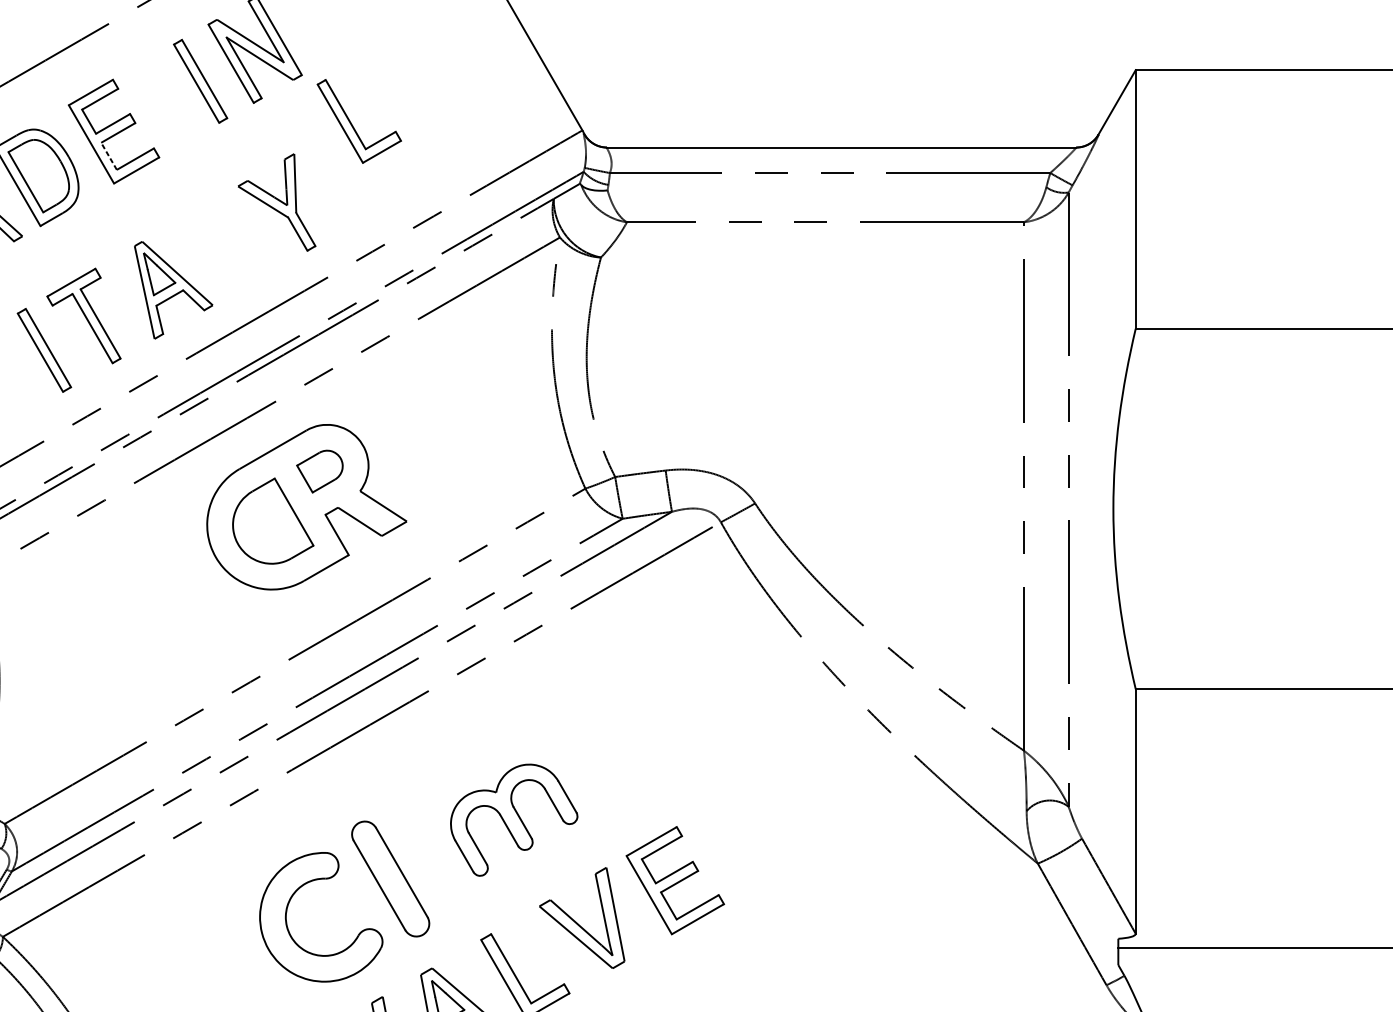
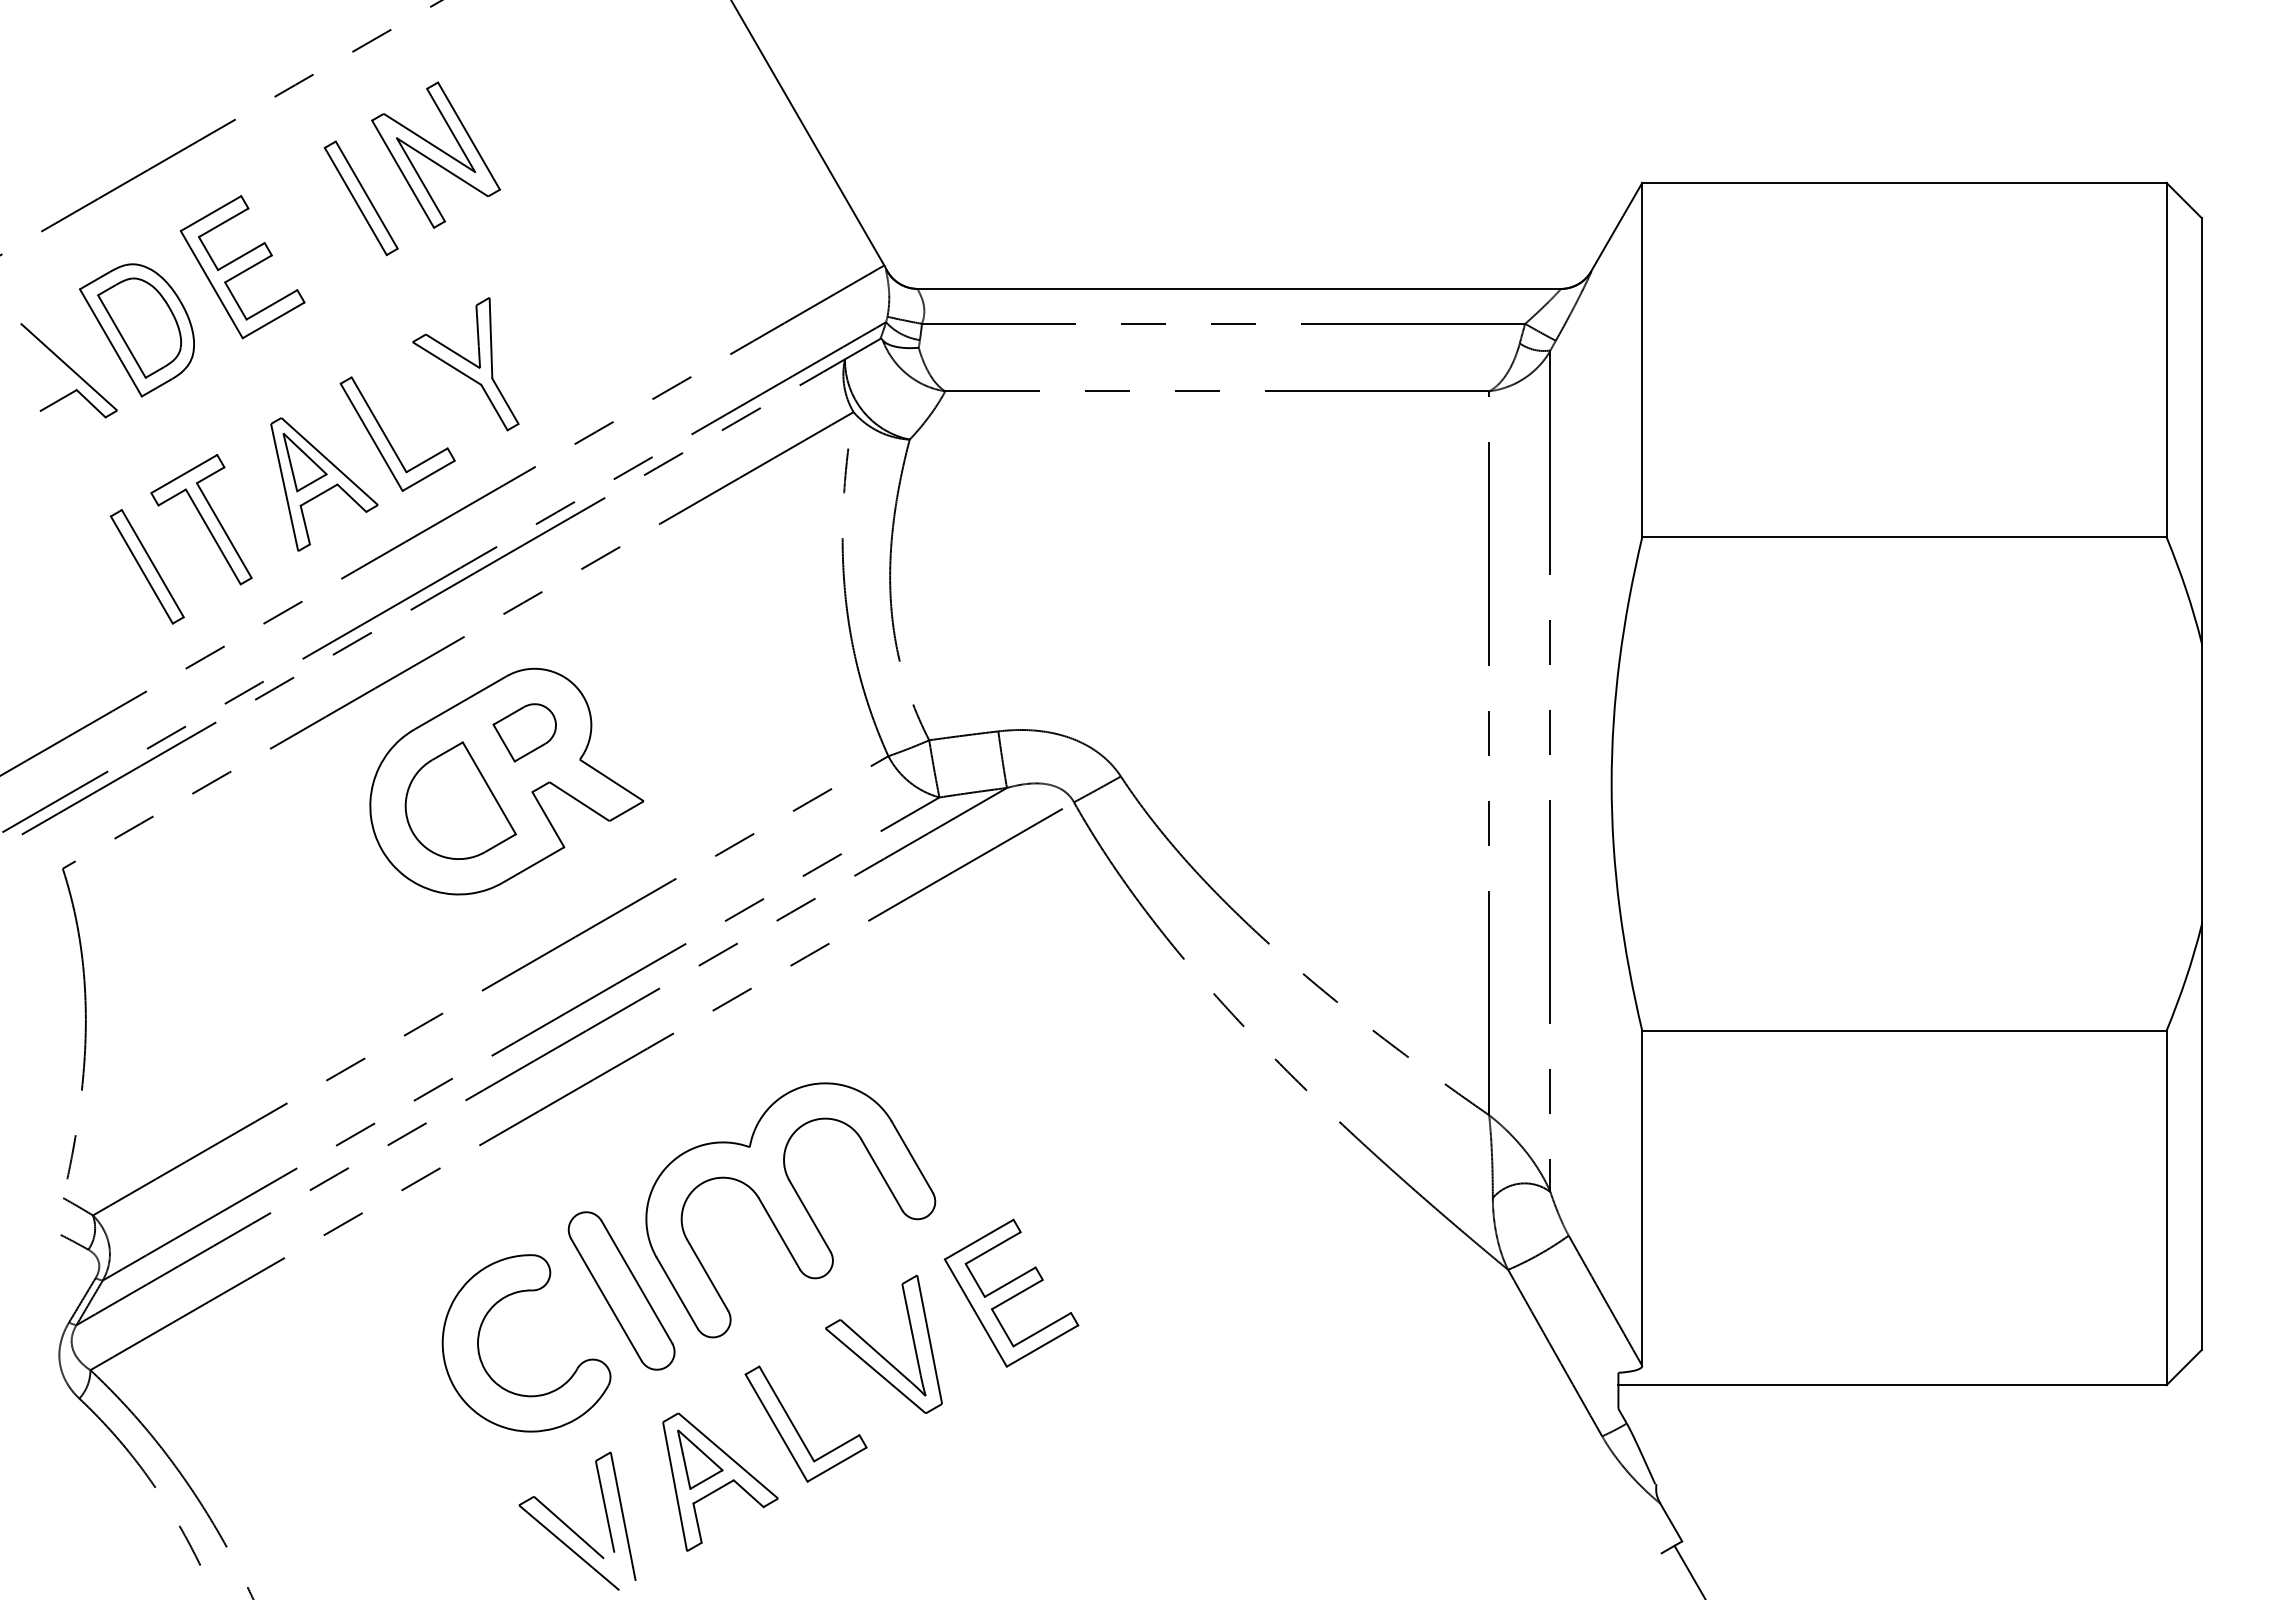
part: (353, 126) -> (389, 440), moved
line: (108, 155) -> (235, 300), dashed -> solid
part: (513, 820) -> (790, 1210), size x1.67

